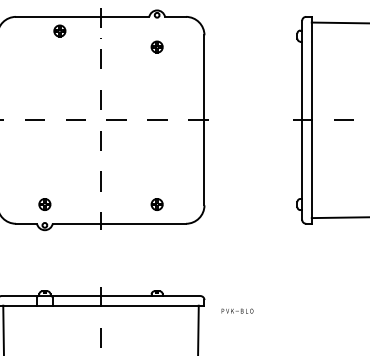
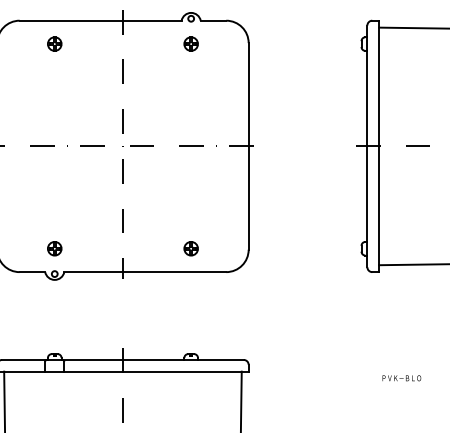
part: (59, 30) -> (54, 43), moved
part: (156, 46) -> (190, 43), moved
text: (237, 310) -> (401, 377), moved

